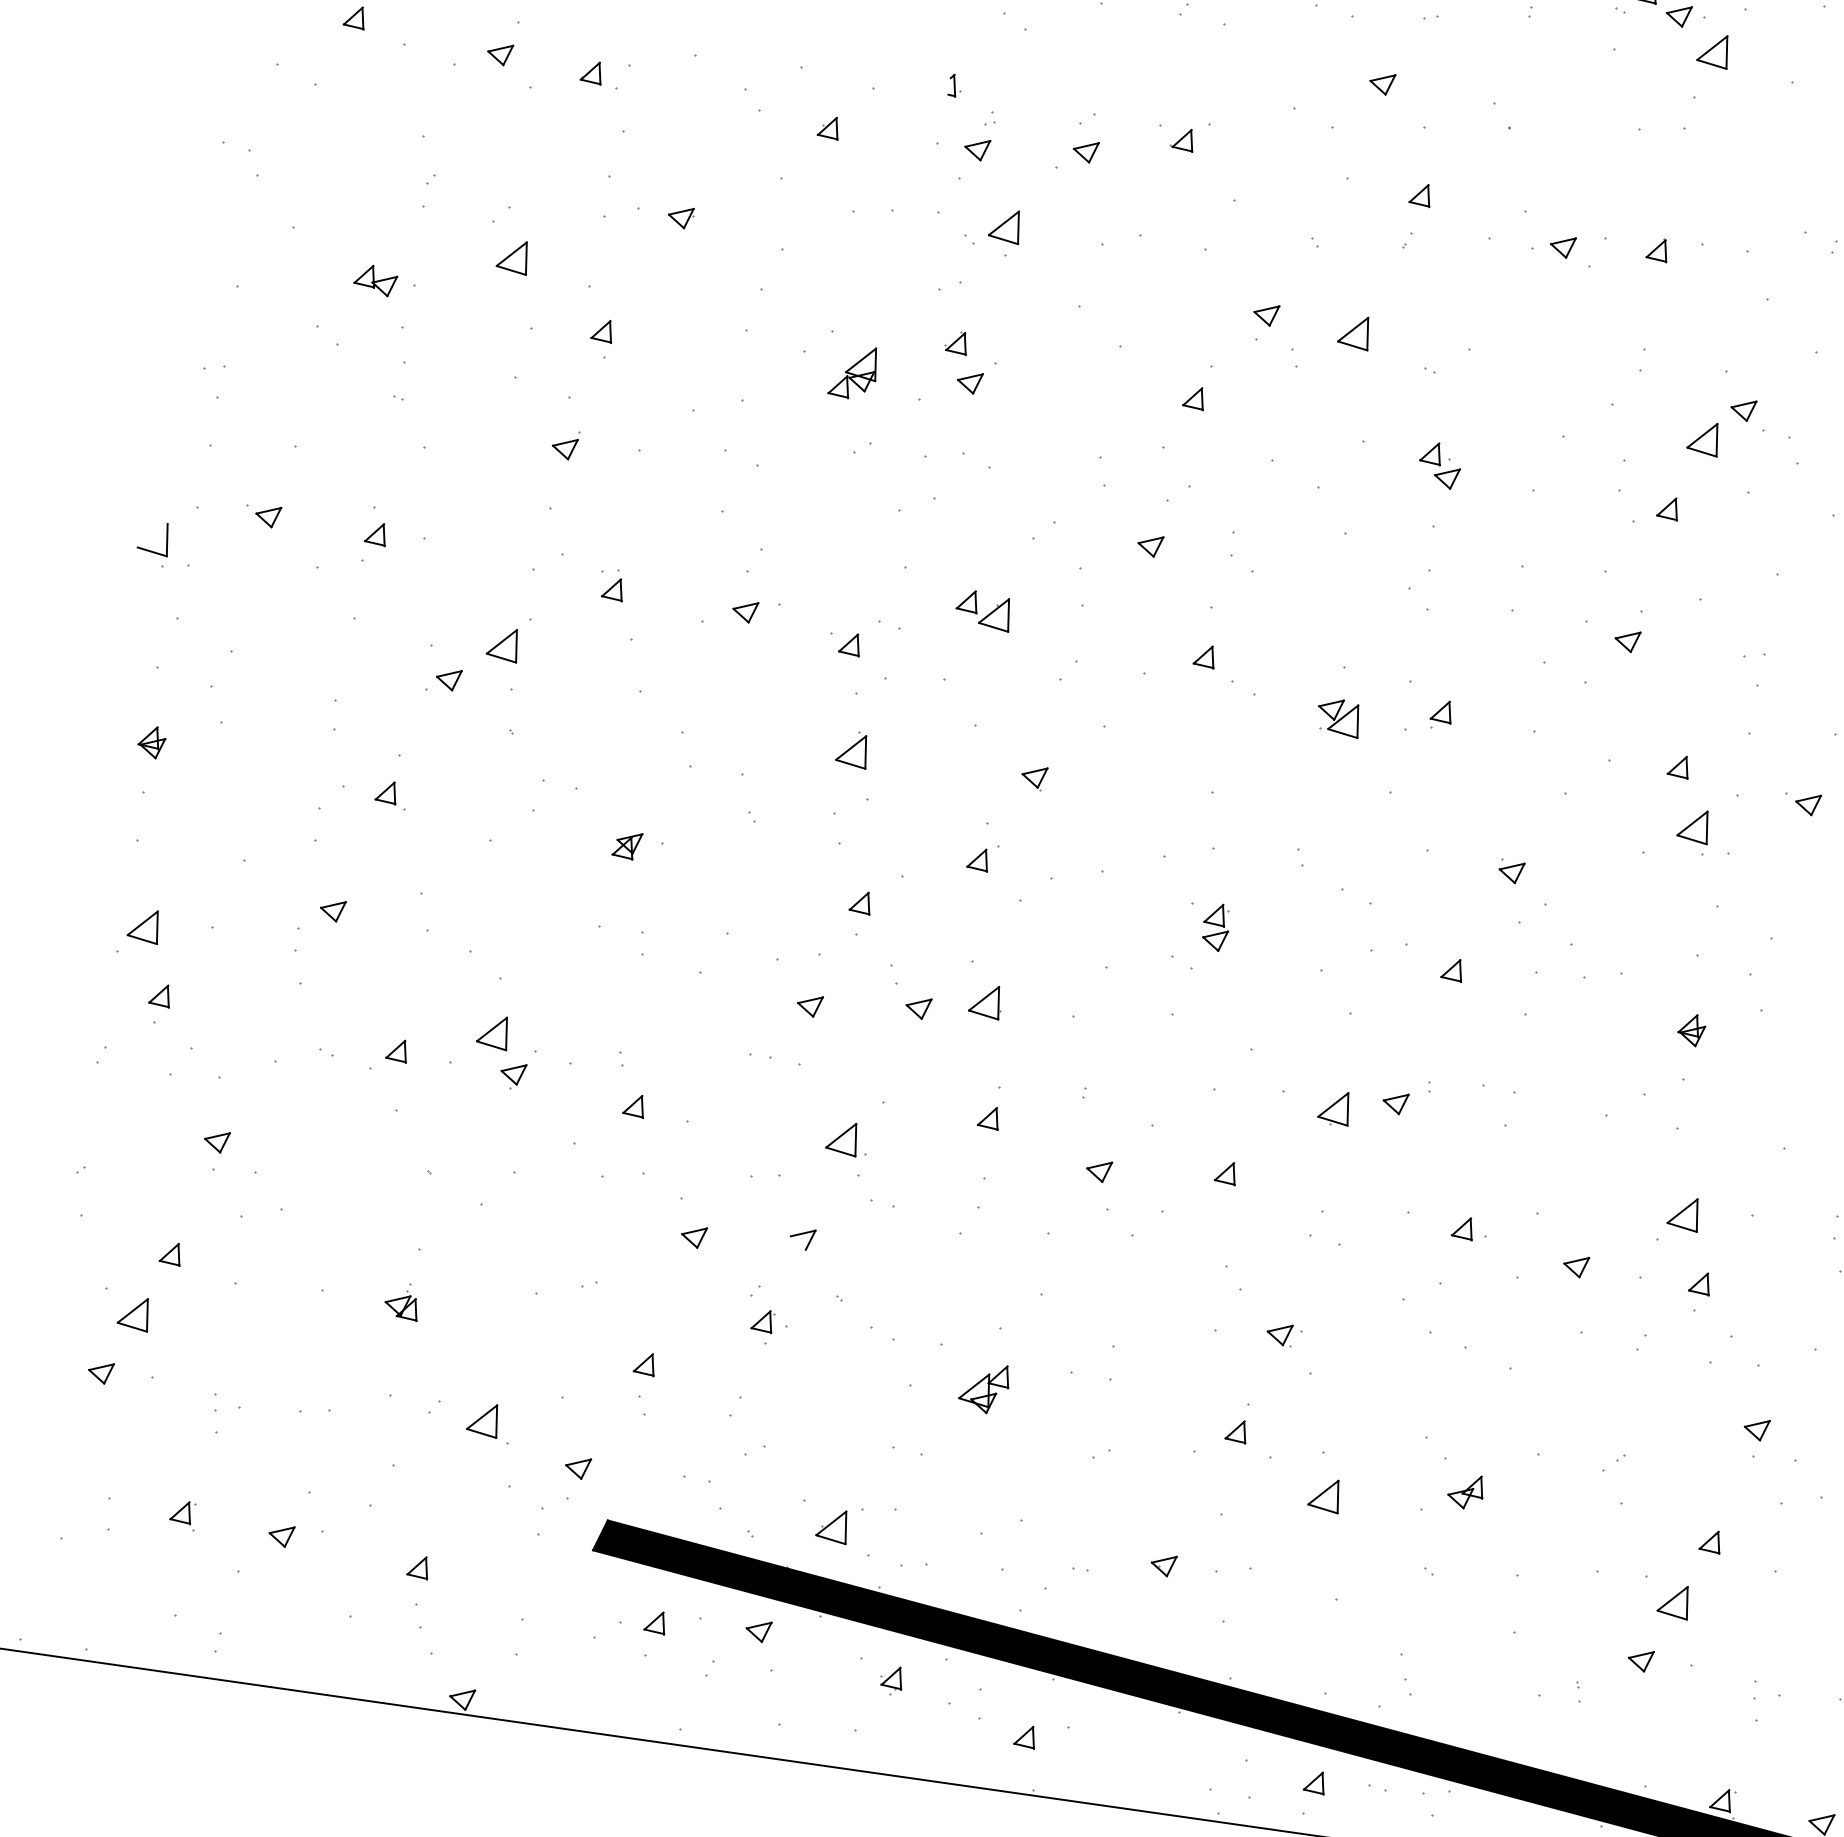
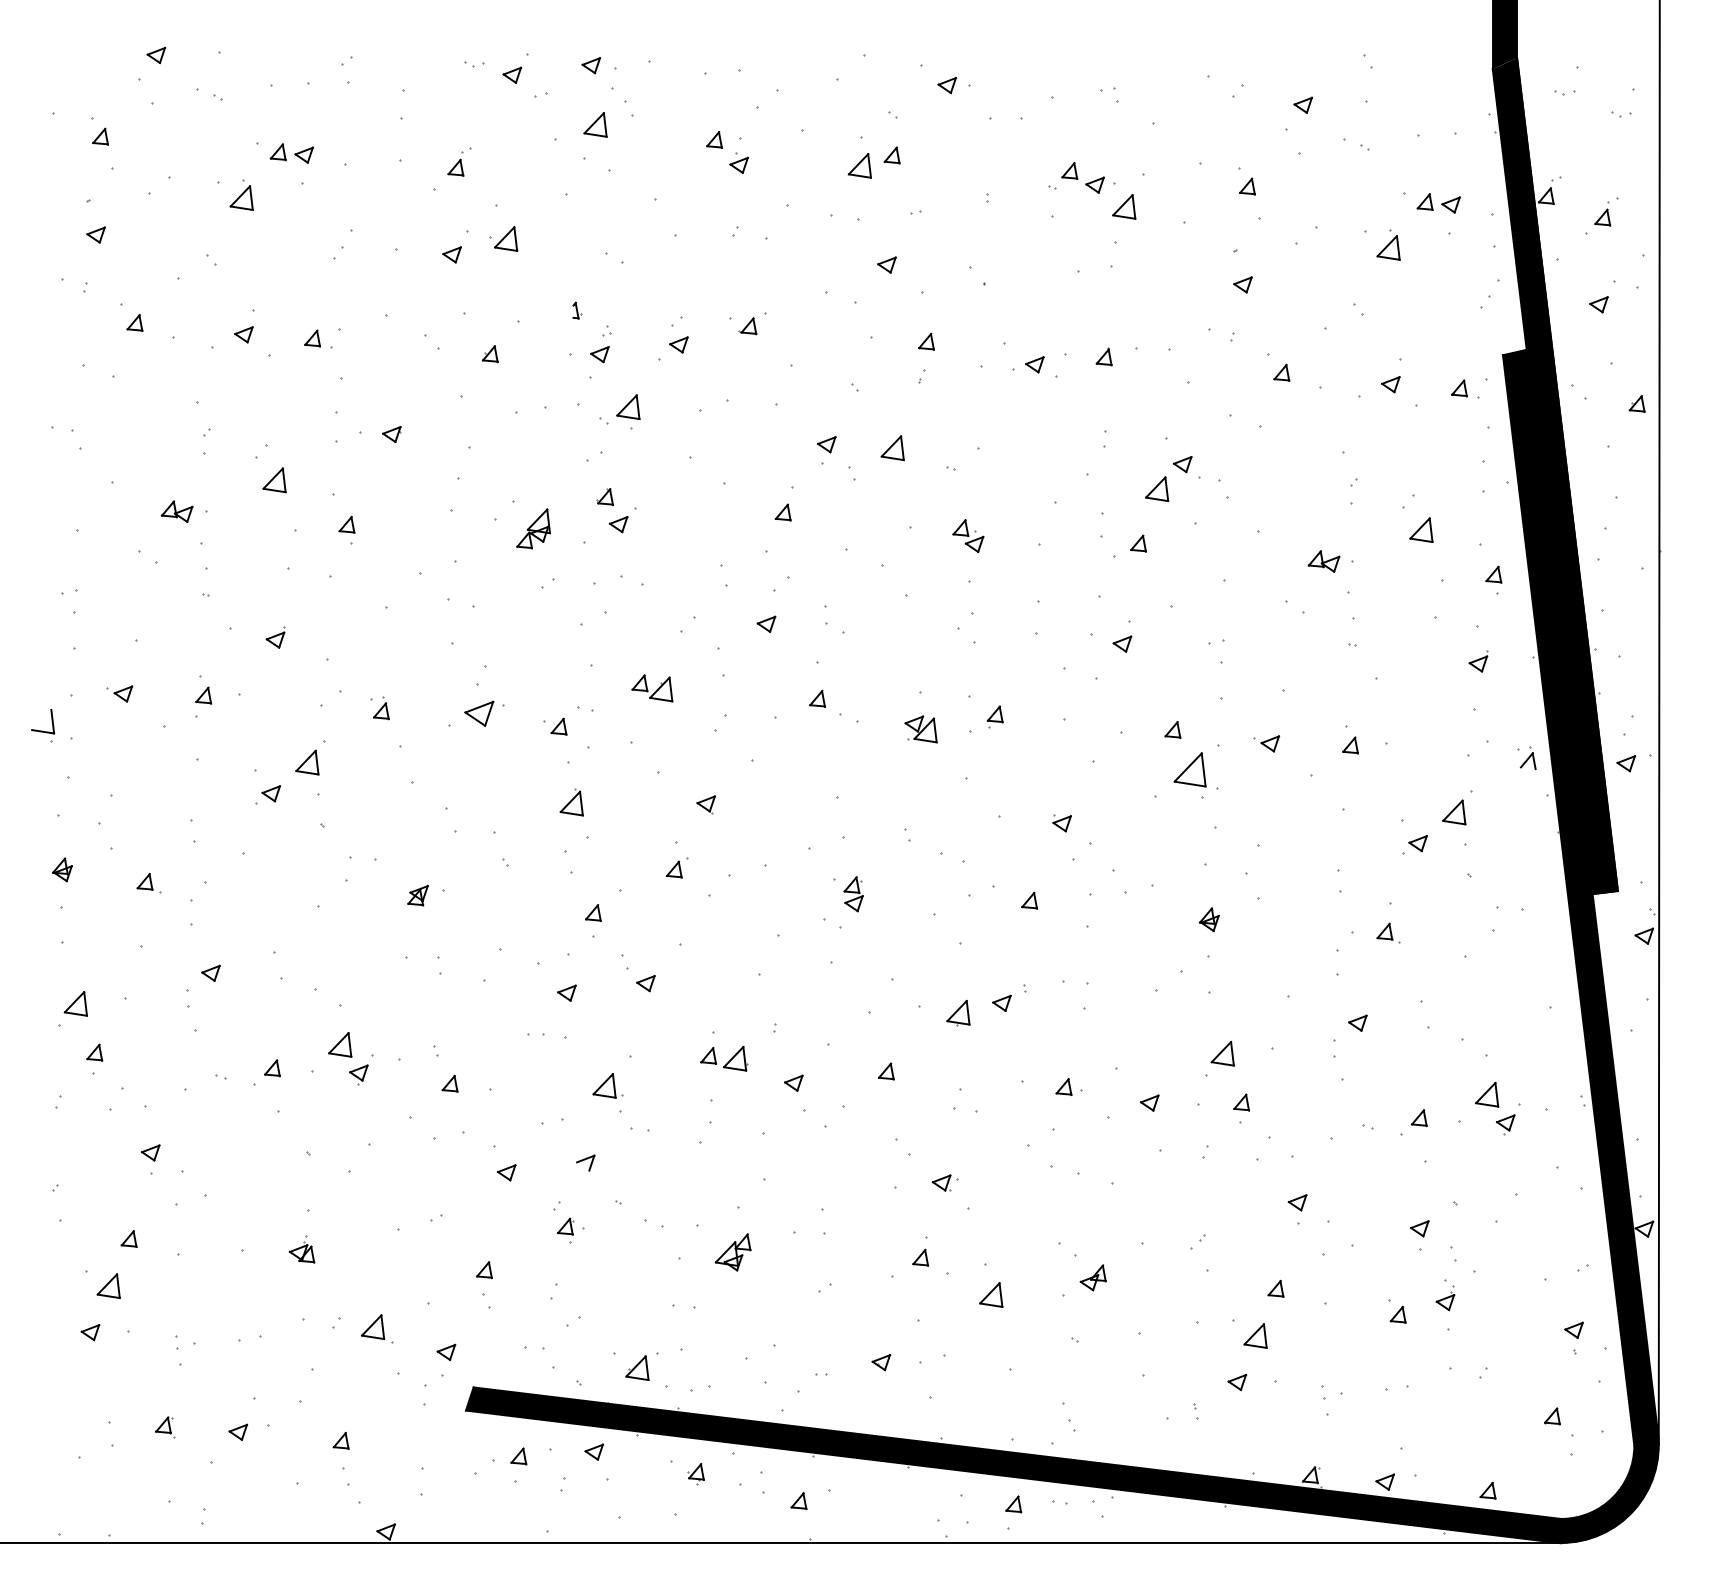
part: (565, 444) -> (275, 637), moved
part: (745, 611) -> (479, 713), size x1.6
part: (391, 795) -> (148, 883), moved
part: (1692, 831) -> (1189, 775), size x1.4
part: (986, 1001) -> (735, 1058), moved

